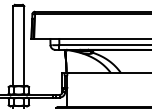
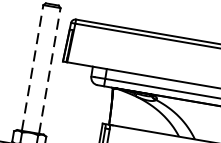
line: (13, 46) -> (32, 68), solid -> dashed
line: (24, 46) -> (49, 71), solid -> dashed

